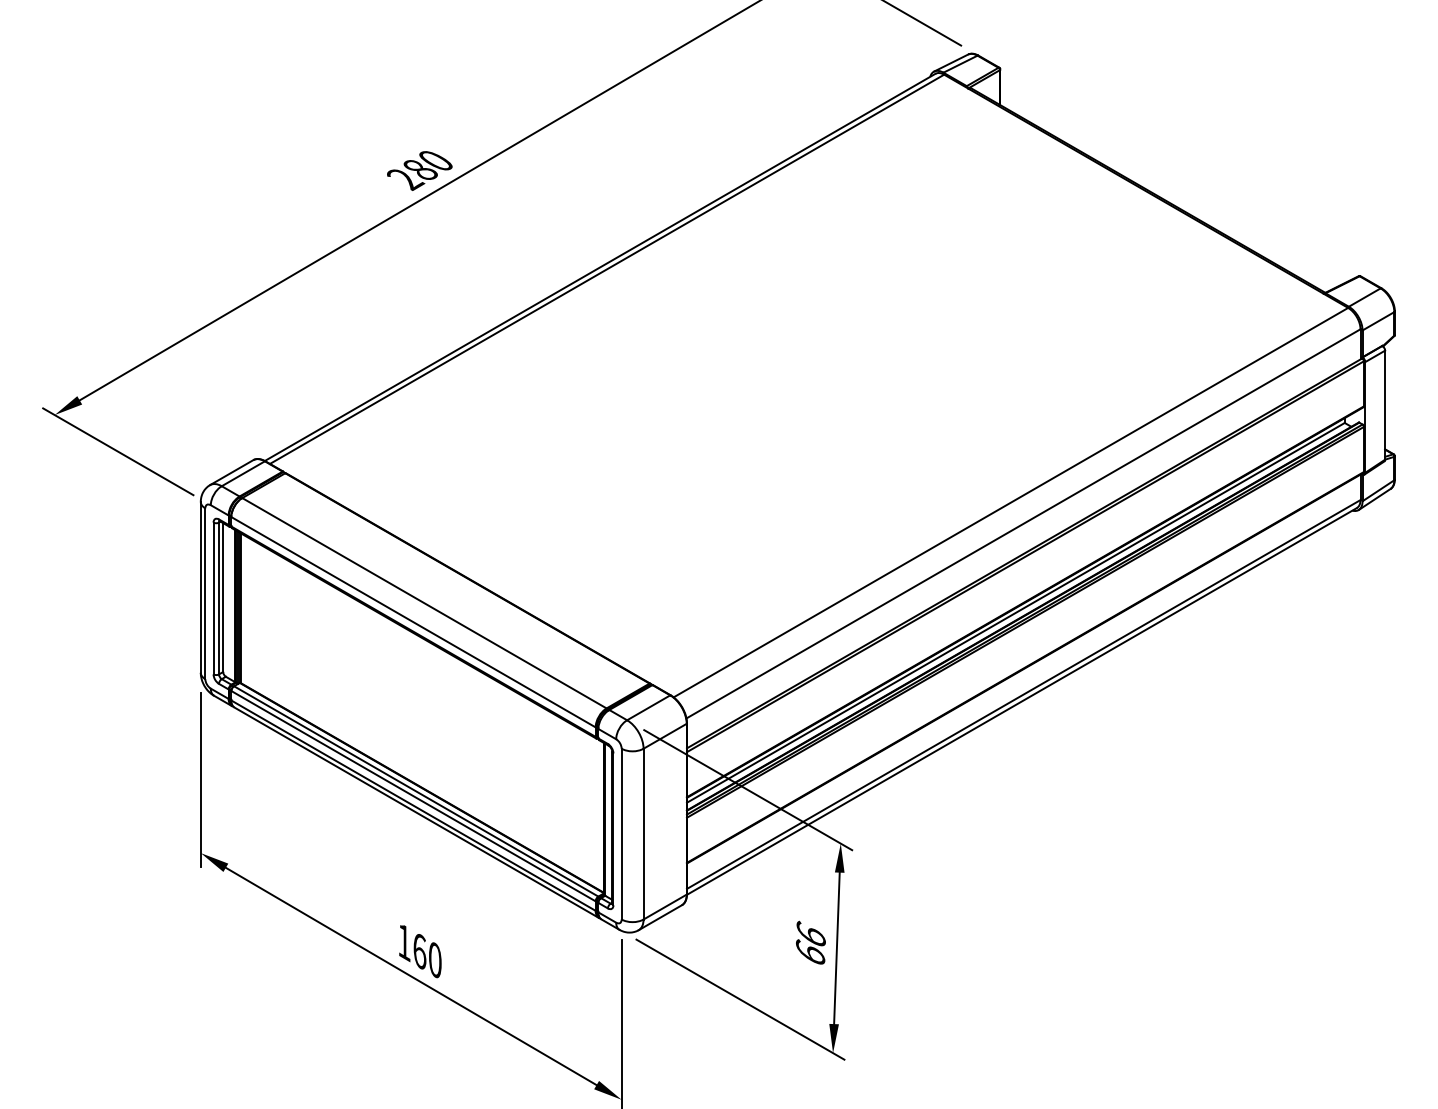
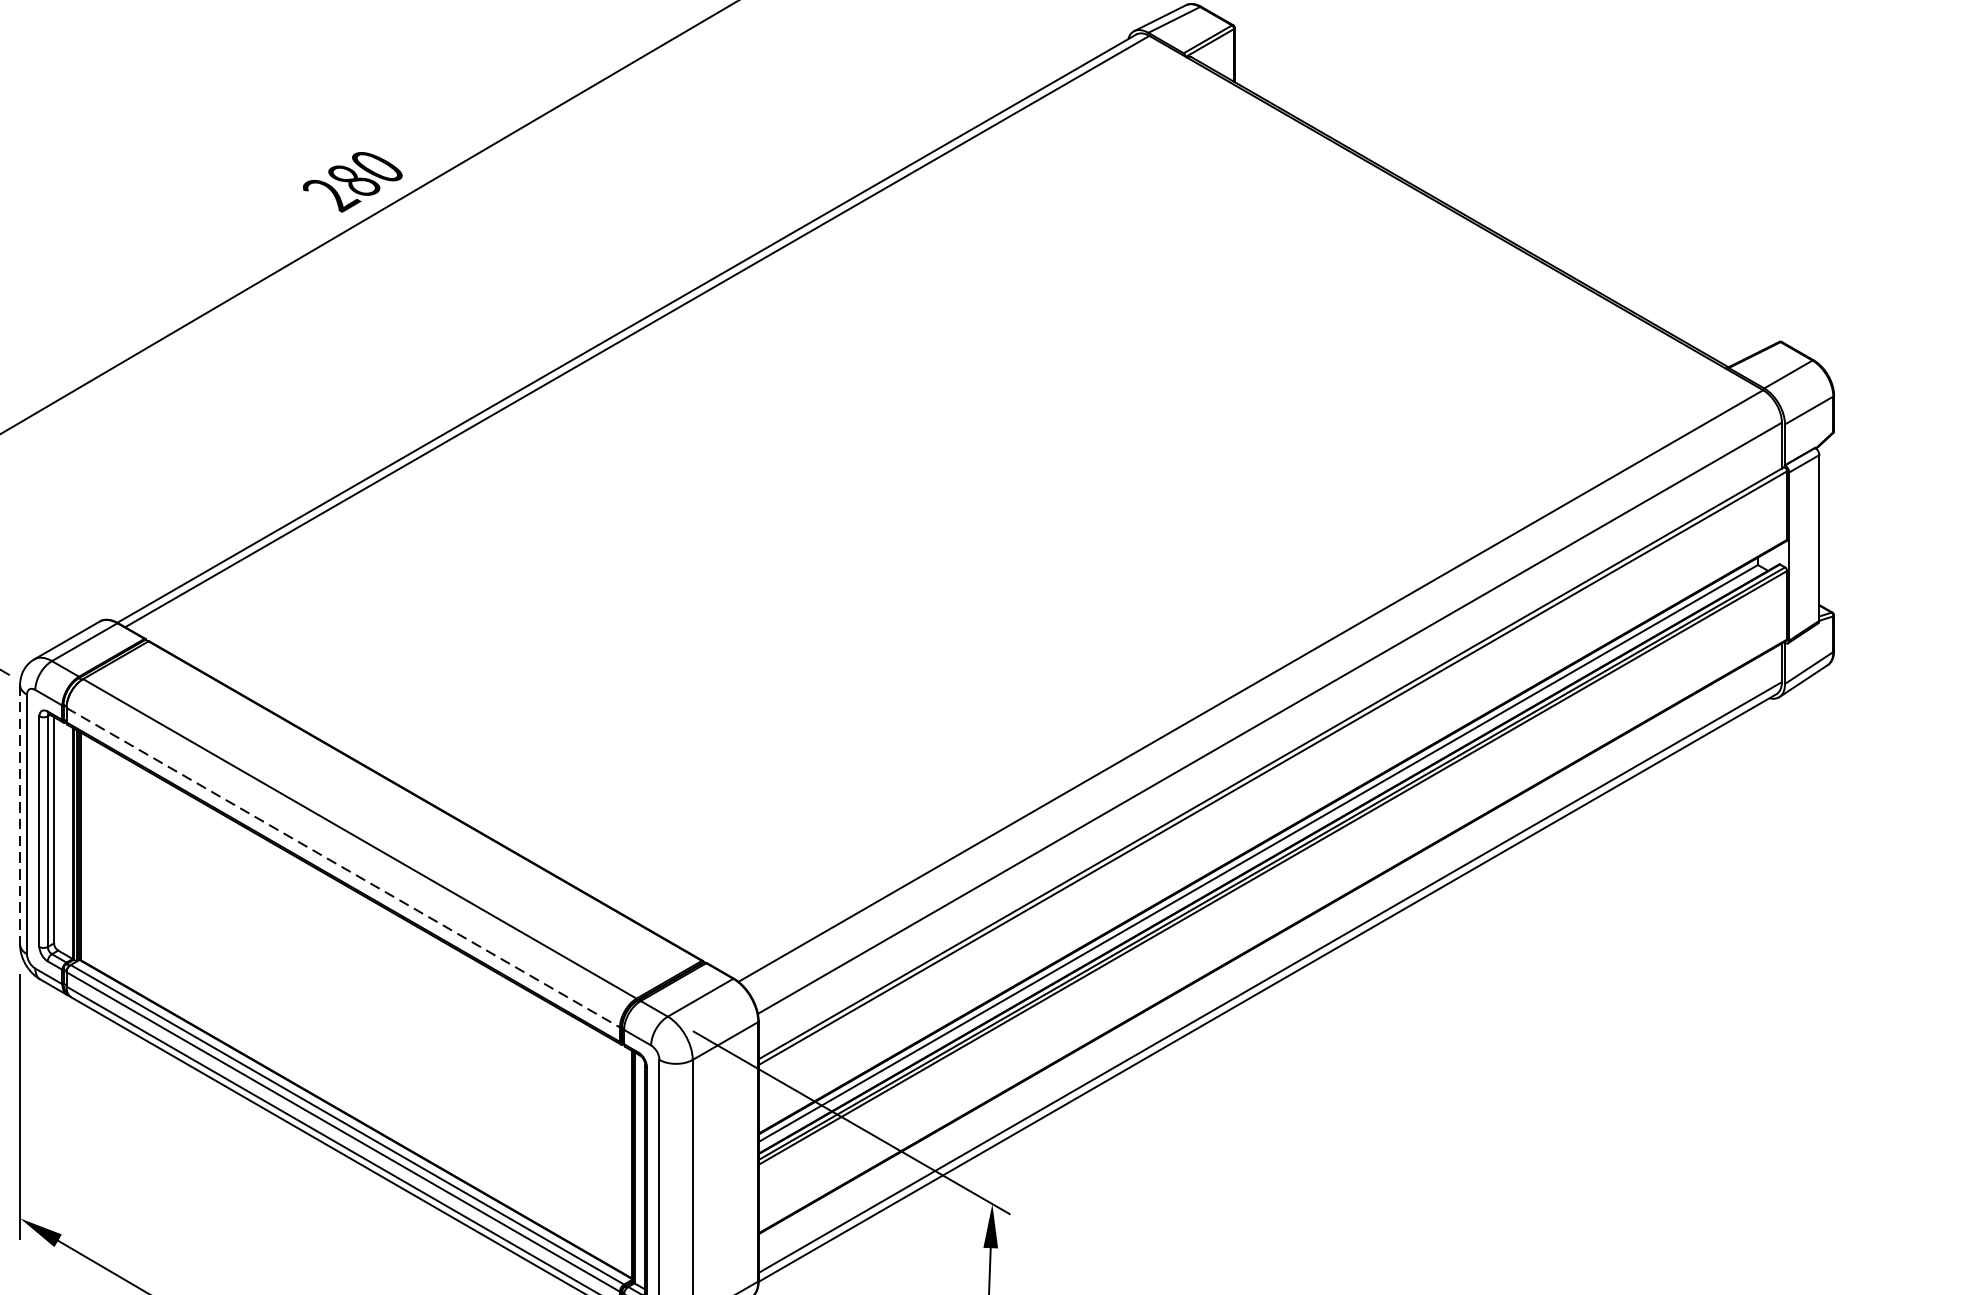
line: (200, 587) -> (19, 814), solid -> dashed
line: (413, 622) -> (343, 868), solid -> dashed

